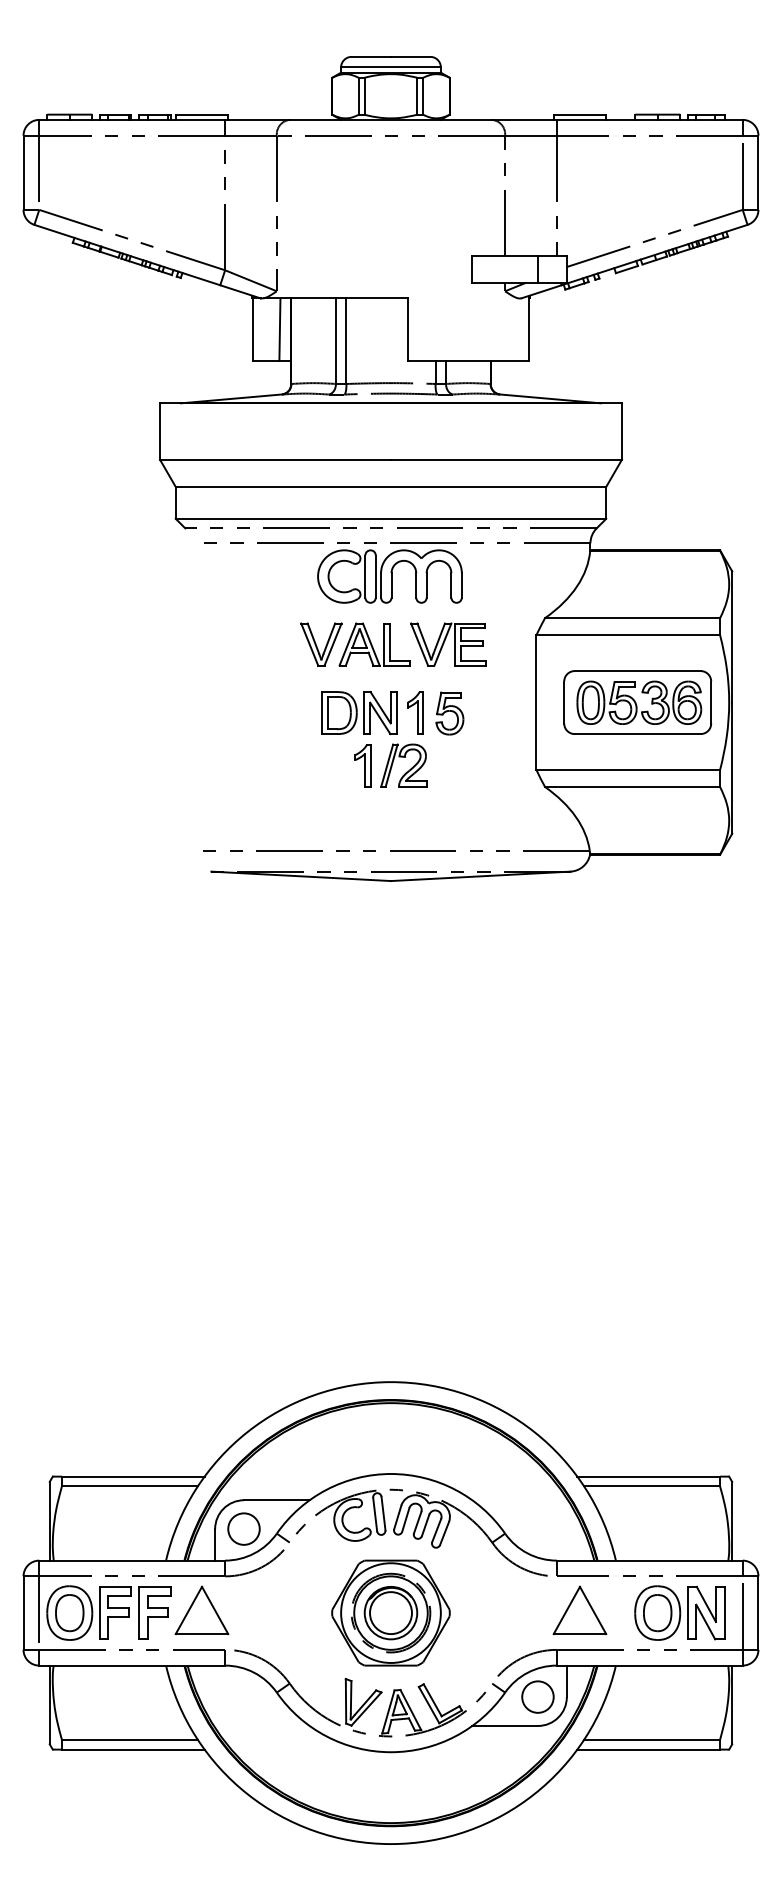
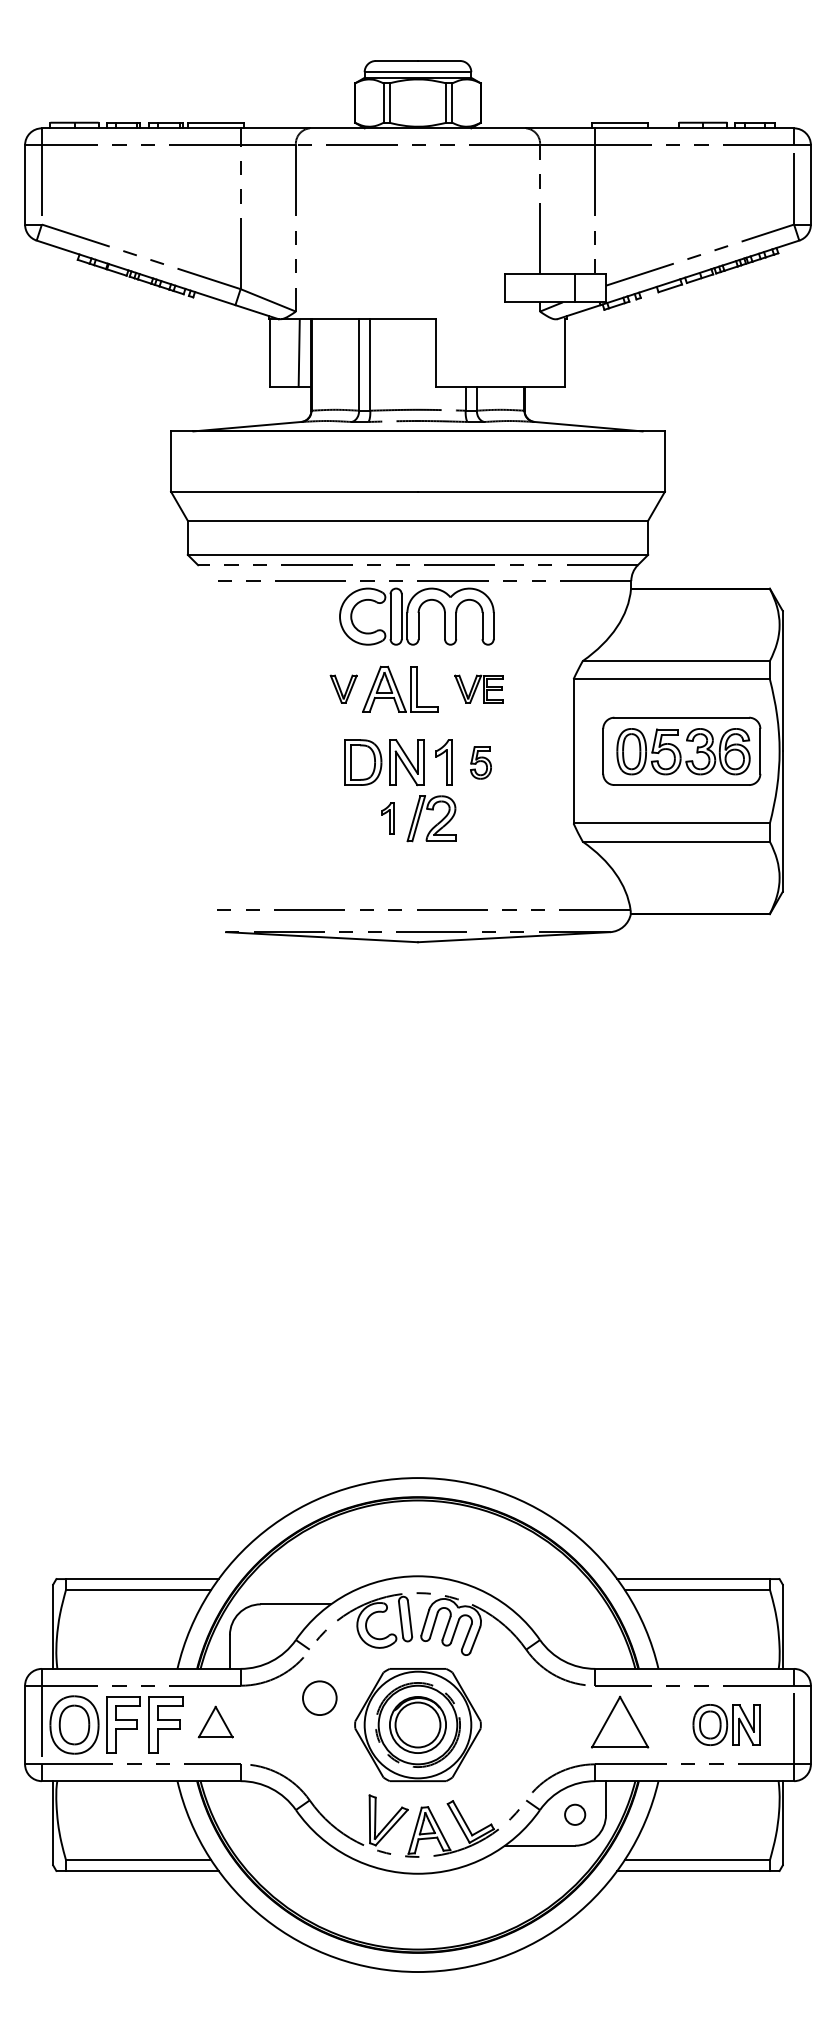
part: (321, 643) -> (343, 688), size x0.6
part: (447, 643) -> (478, 688), size x0.6
part: (449, 712) -> (480, 762), size x0.7
part: (362, 765) -> (387, 818), size x0.7
circle: (243, 1528) -> (319, 1697), moved
part: (201, 1609) -> (215, 1721), size x0.6
part: (679, 1612) -> (726, 1724), size x0.7
circle: (538, 1696) -> (575, 1814), size x0.6

